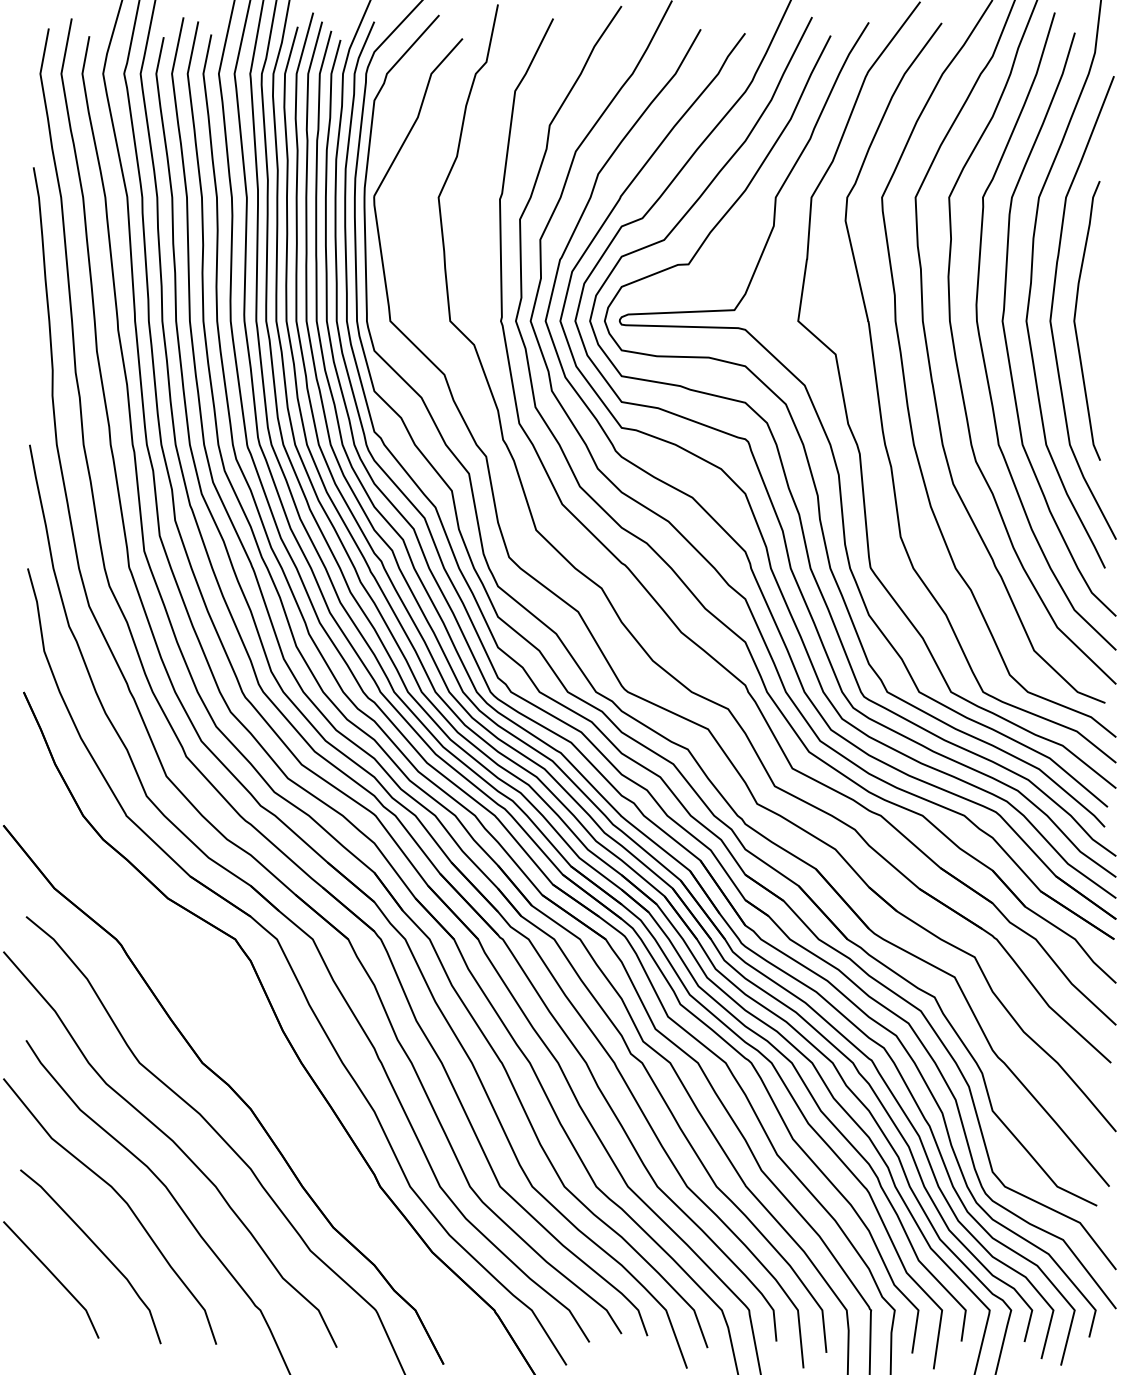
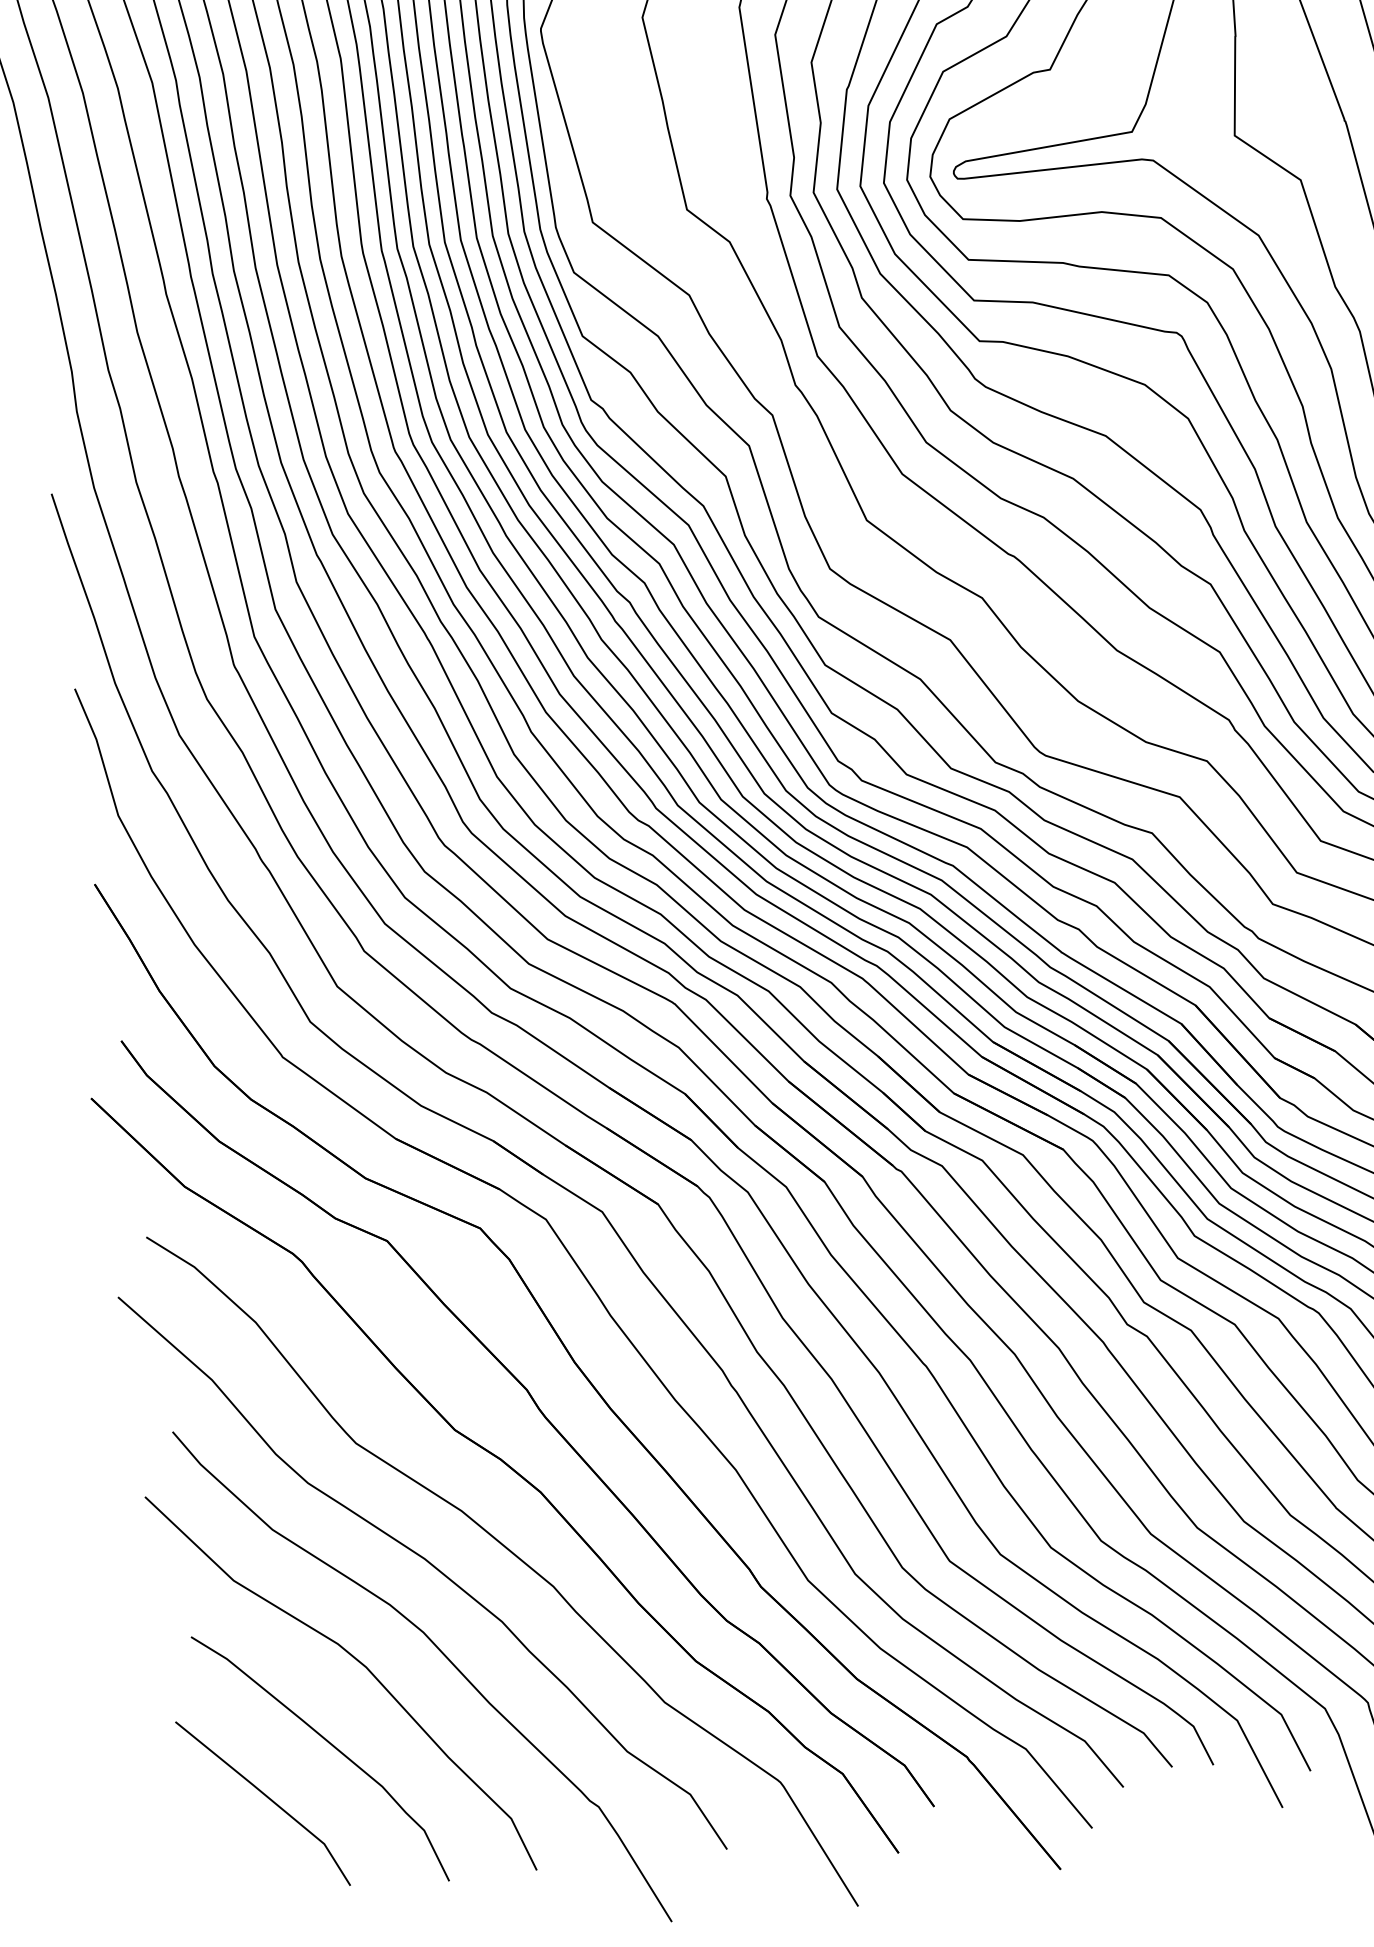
part: (257, 1060) -> (540, 1414), added

